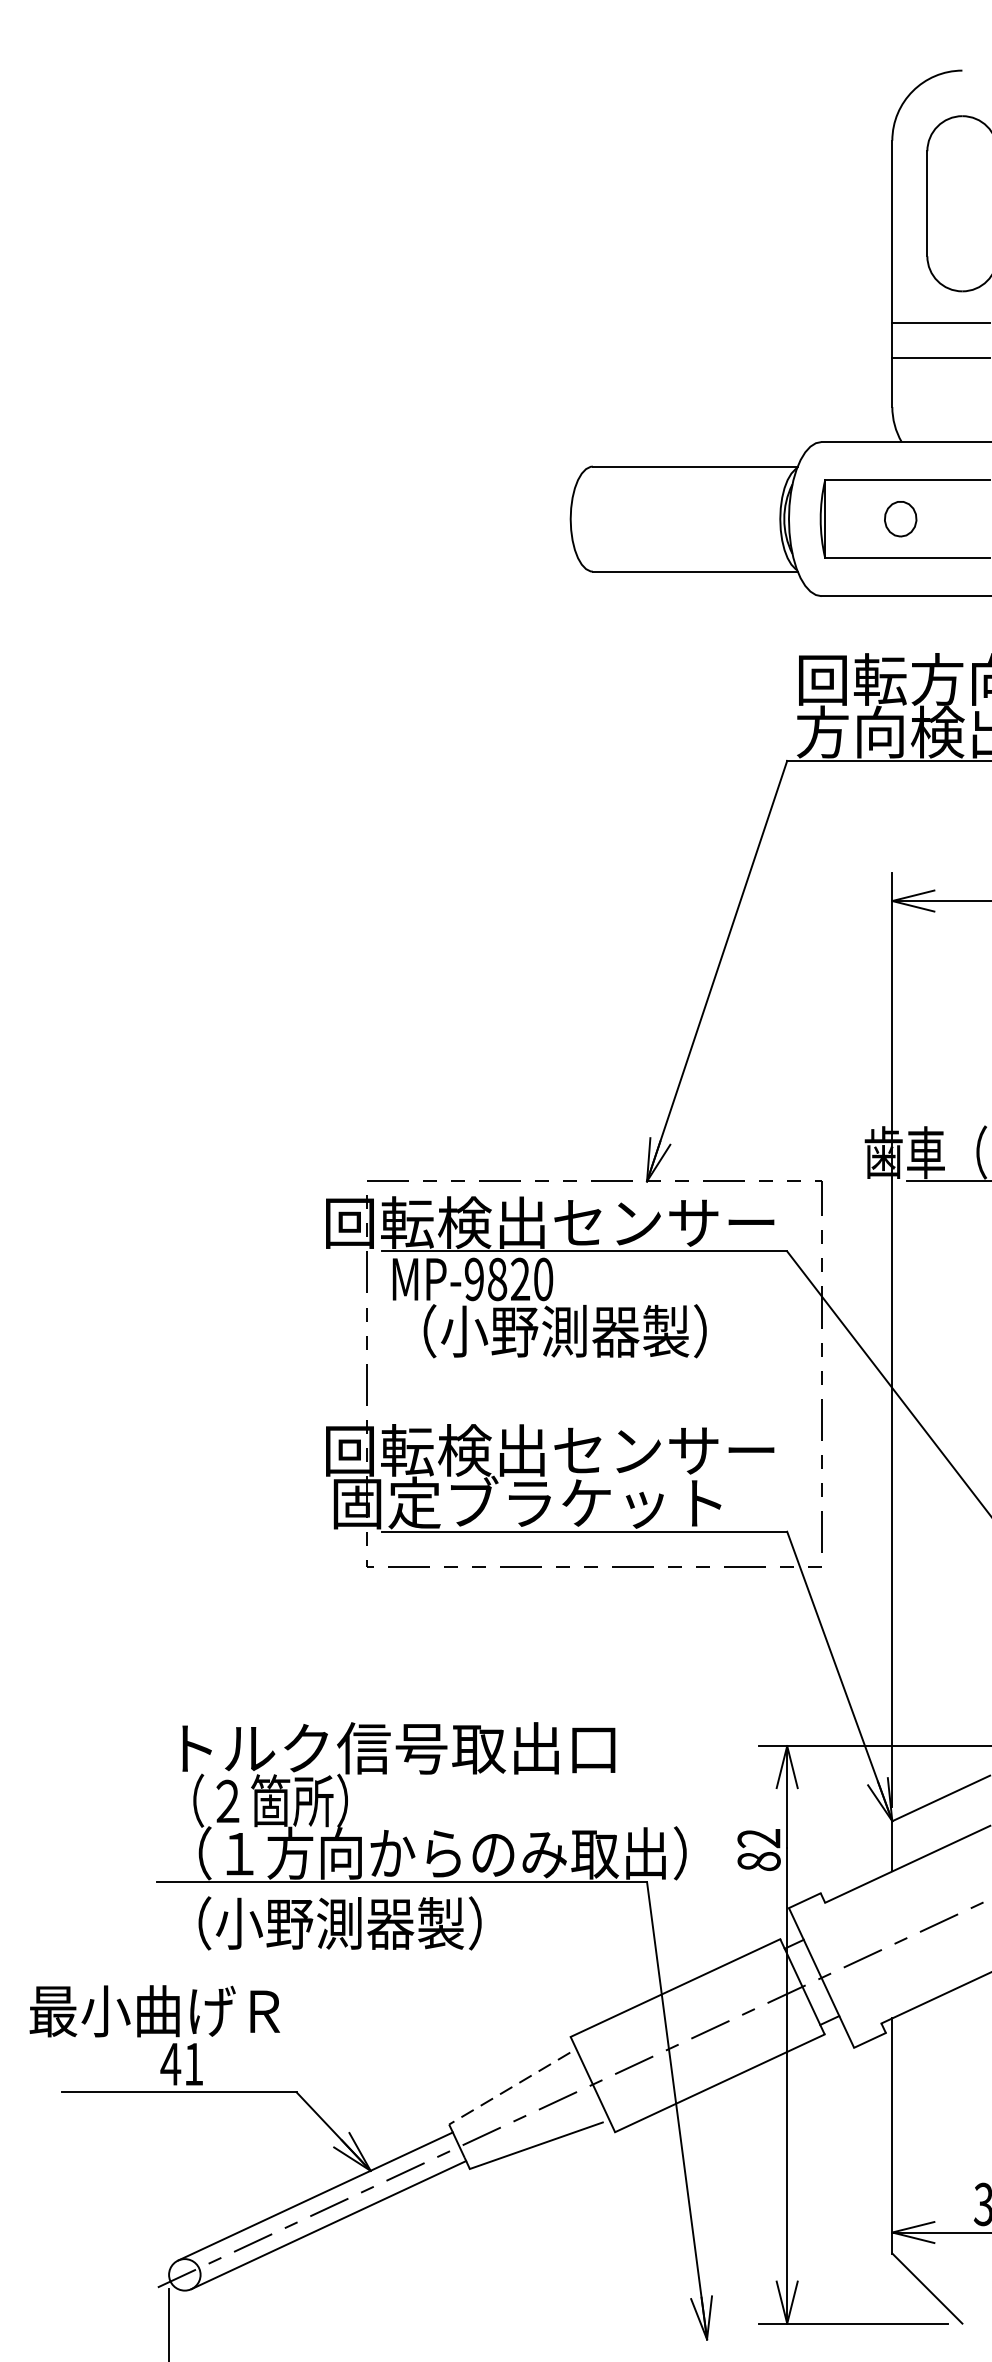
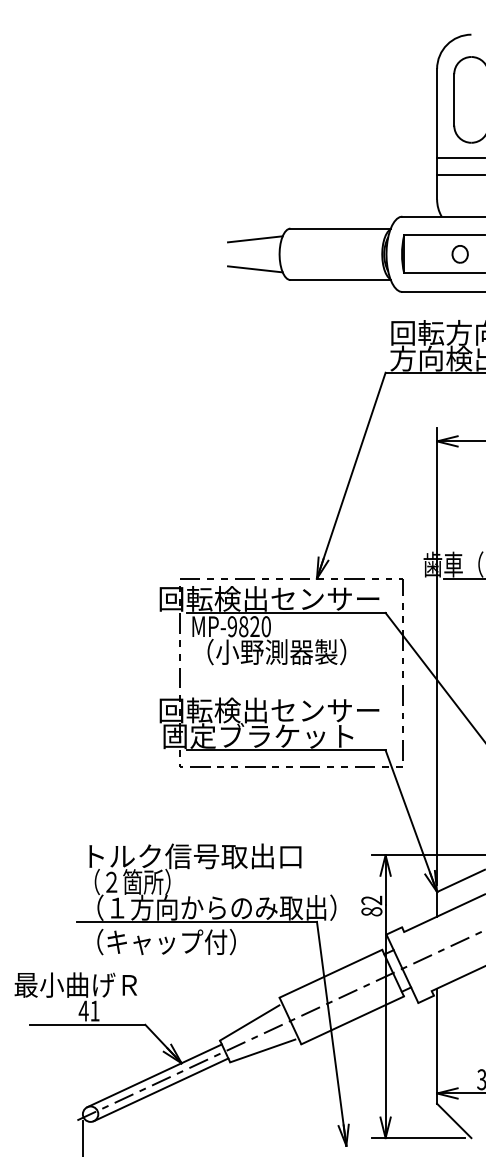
line: (521, 488) -> (255, 239), added
part: (899, 519) -> (459, 254), moved
line: (521, 550) -> (255, 269), added
text: (339, 1922) -> (166, 941), （小野測器製） -> （キャップ付）
line: (509, 2089) -> (249, 1023), dashed -> solid

